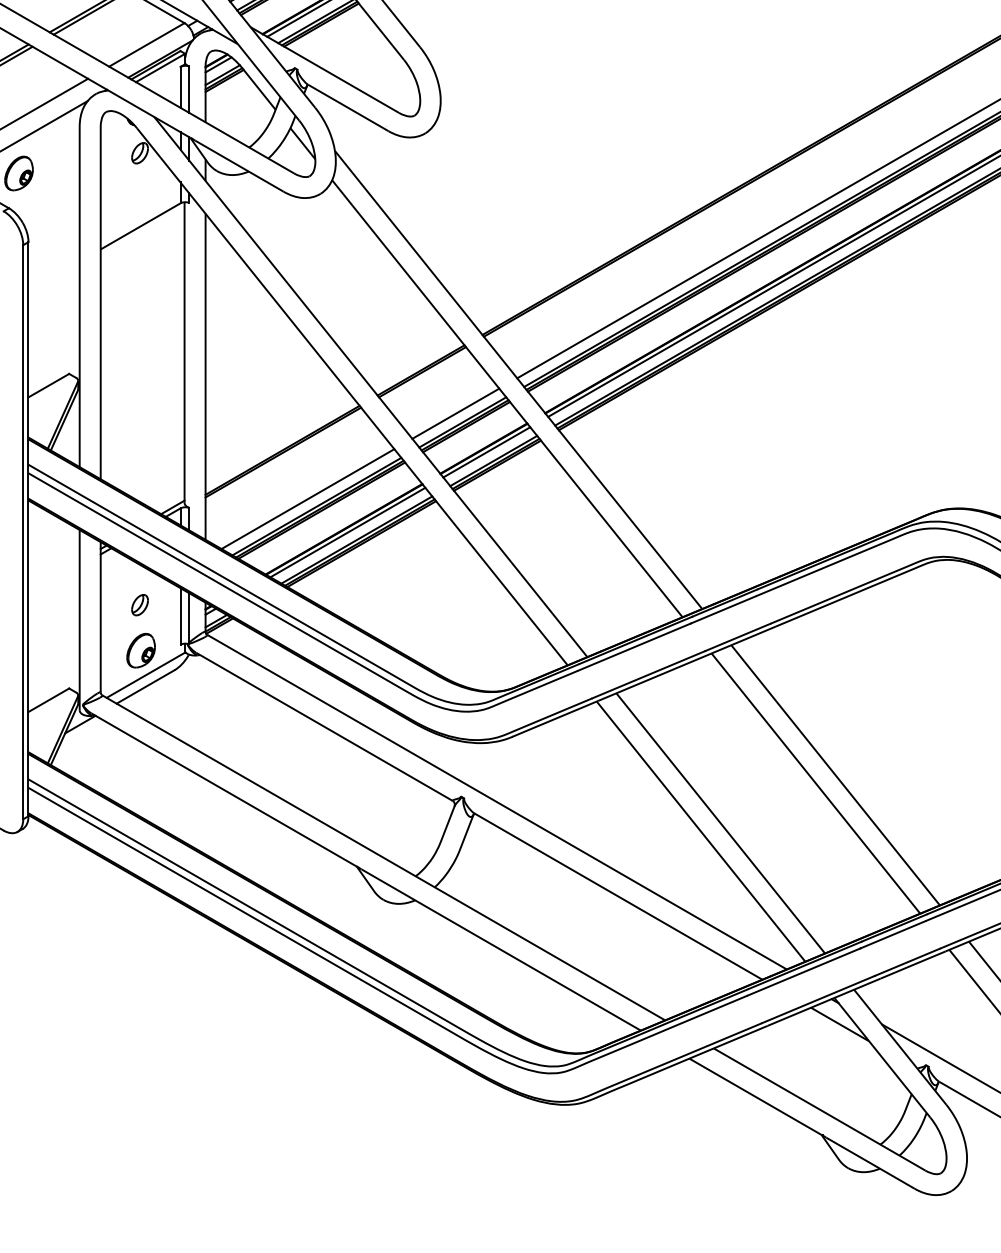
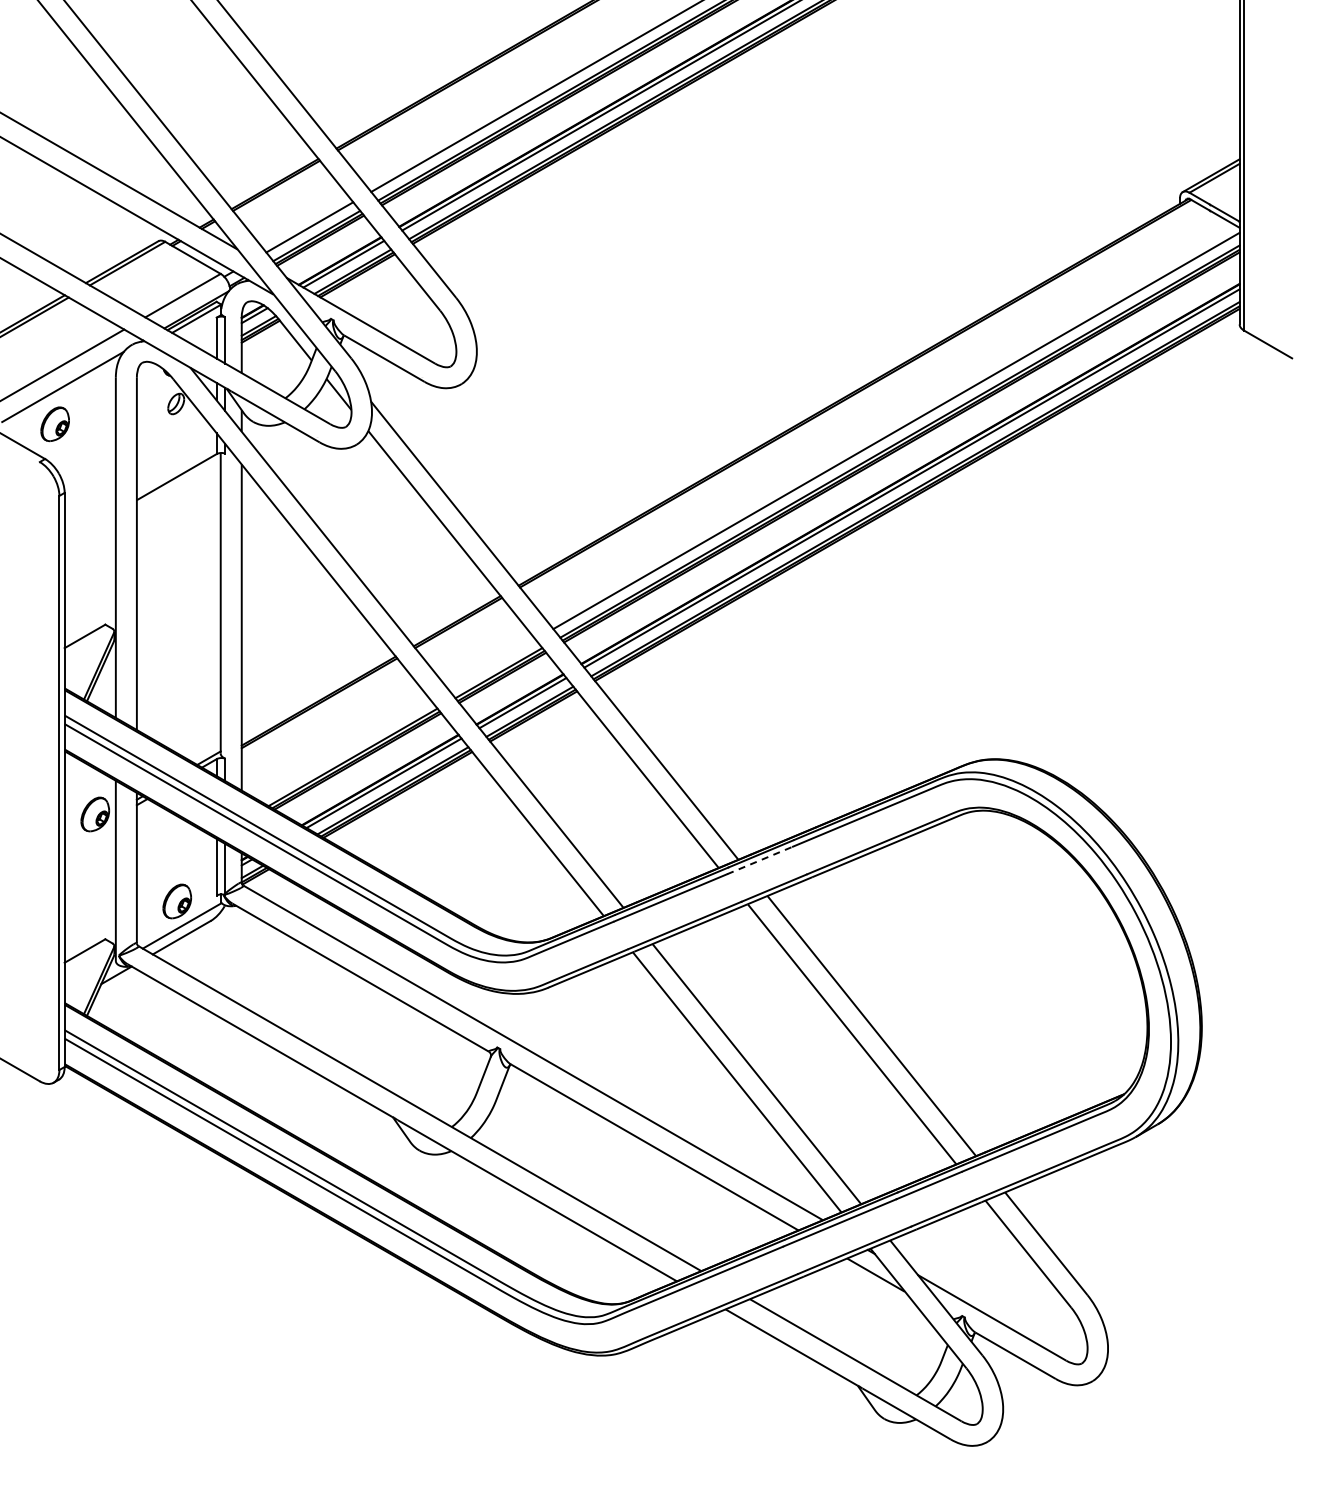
line: (455, 413) -> (491, 664), removed
line: (307, 498) -> (343, 749), removed
part: (58, 563) -> (94, 814), added
part: (140, 604) -> (176, 855), removed
line: (724, 609) -> (760, 860), solid -> dashed

